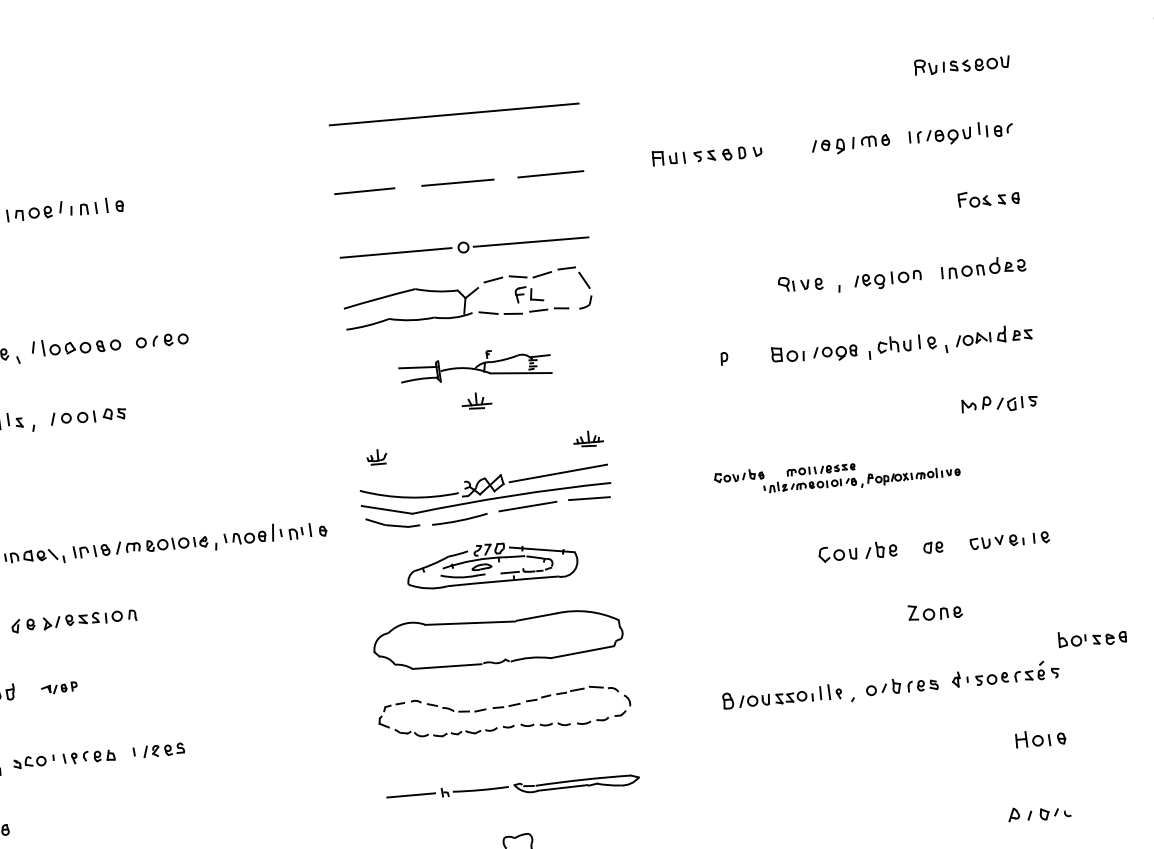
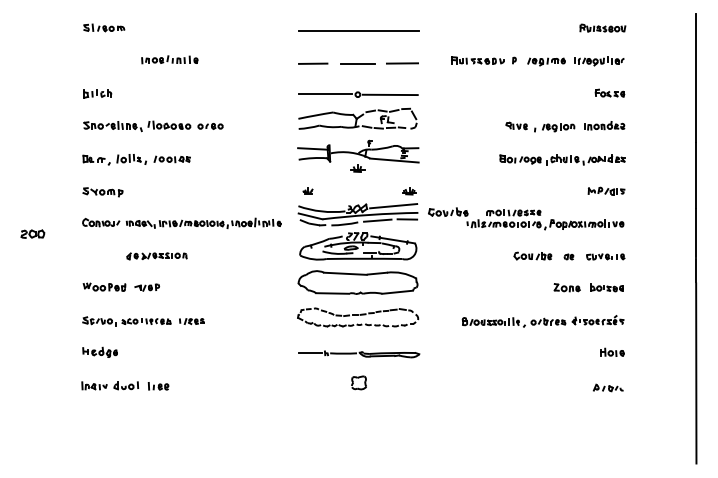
part: (724, 358) -> (514, 60), moved
part: (475, 365) -> (358, 151), size x1.67
part: (837, 474) -> (526, 218), size x1.67
part: (492, 563) -> (358, 246), size x1.43
part: (1091, 637) -> (606, 287), moved
part: (57, 688) -> (146, 287), size x1.43

